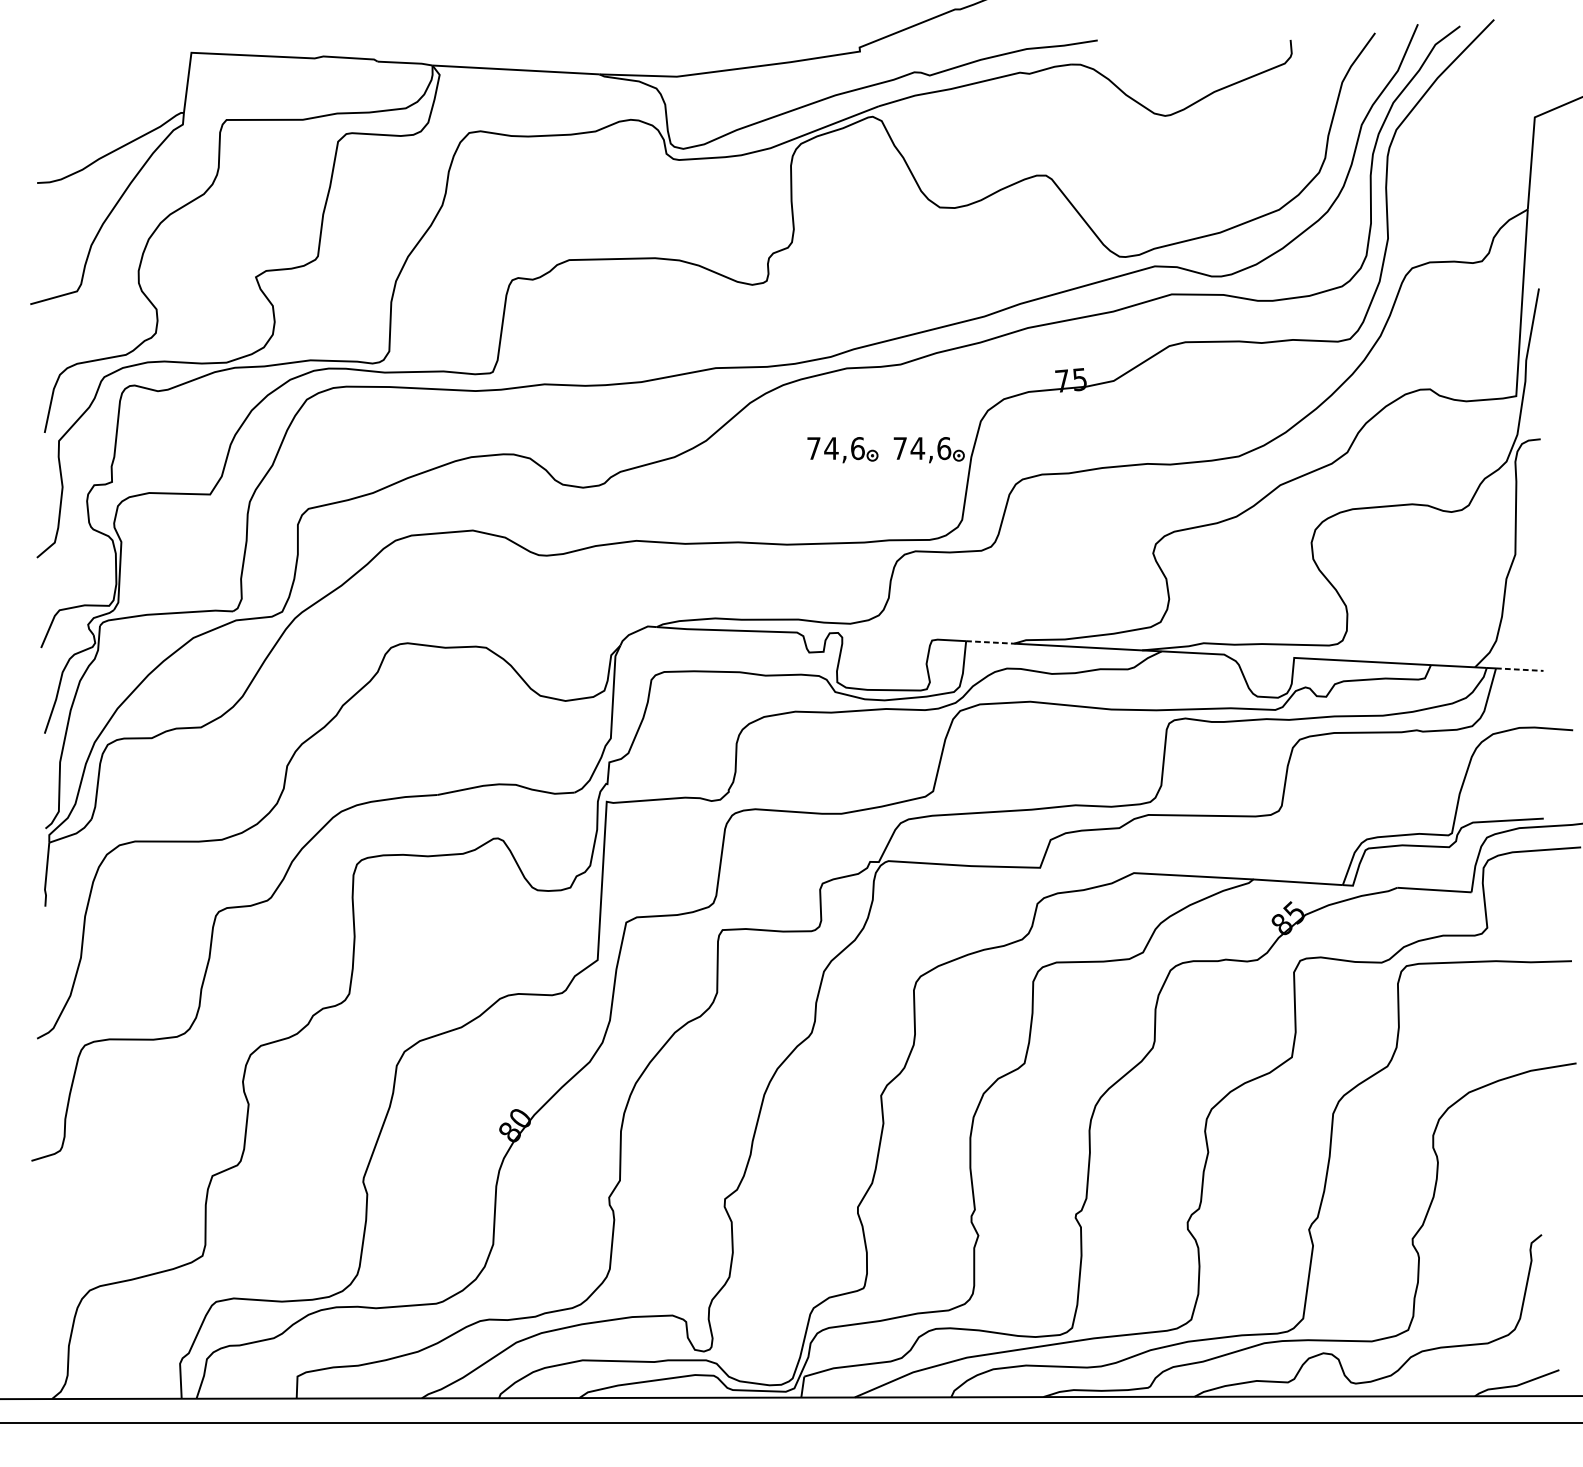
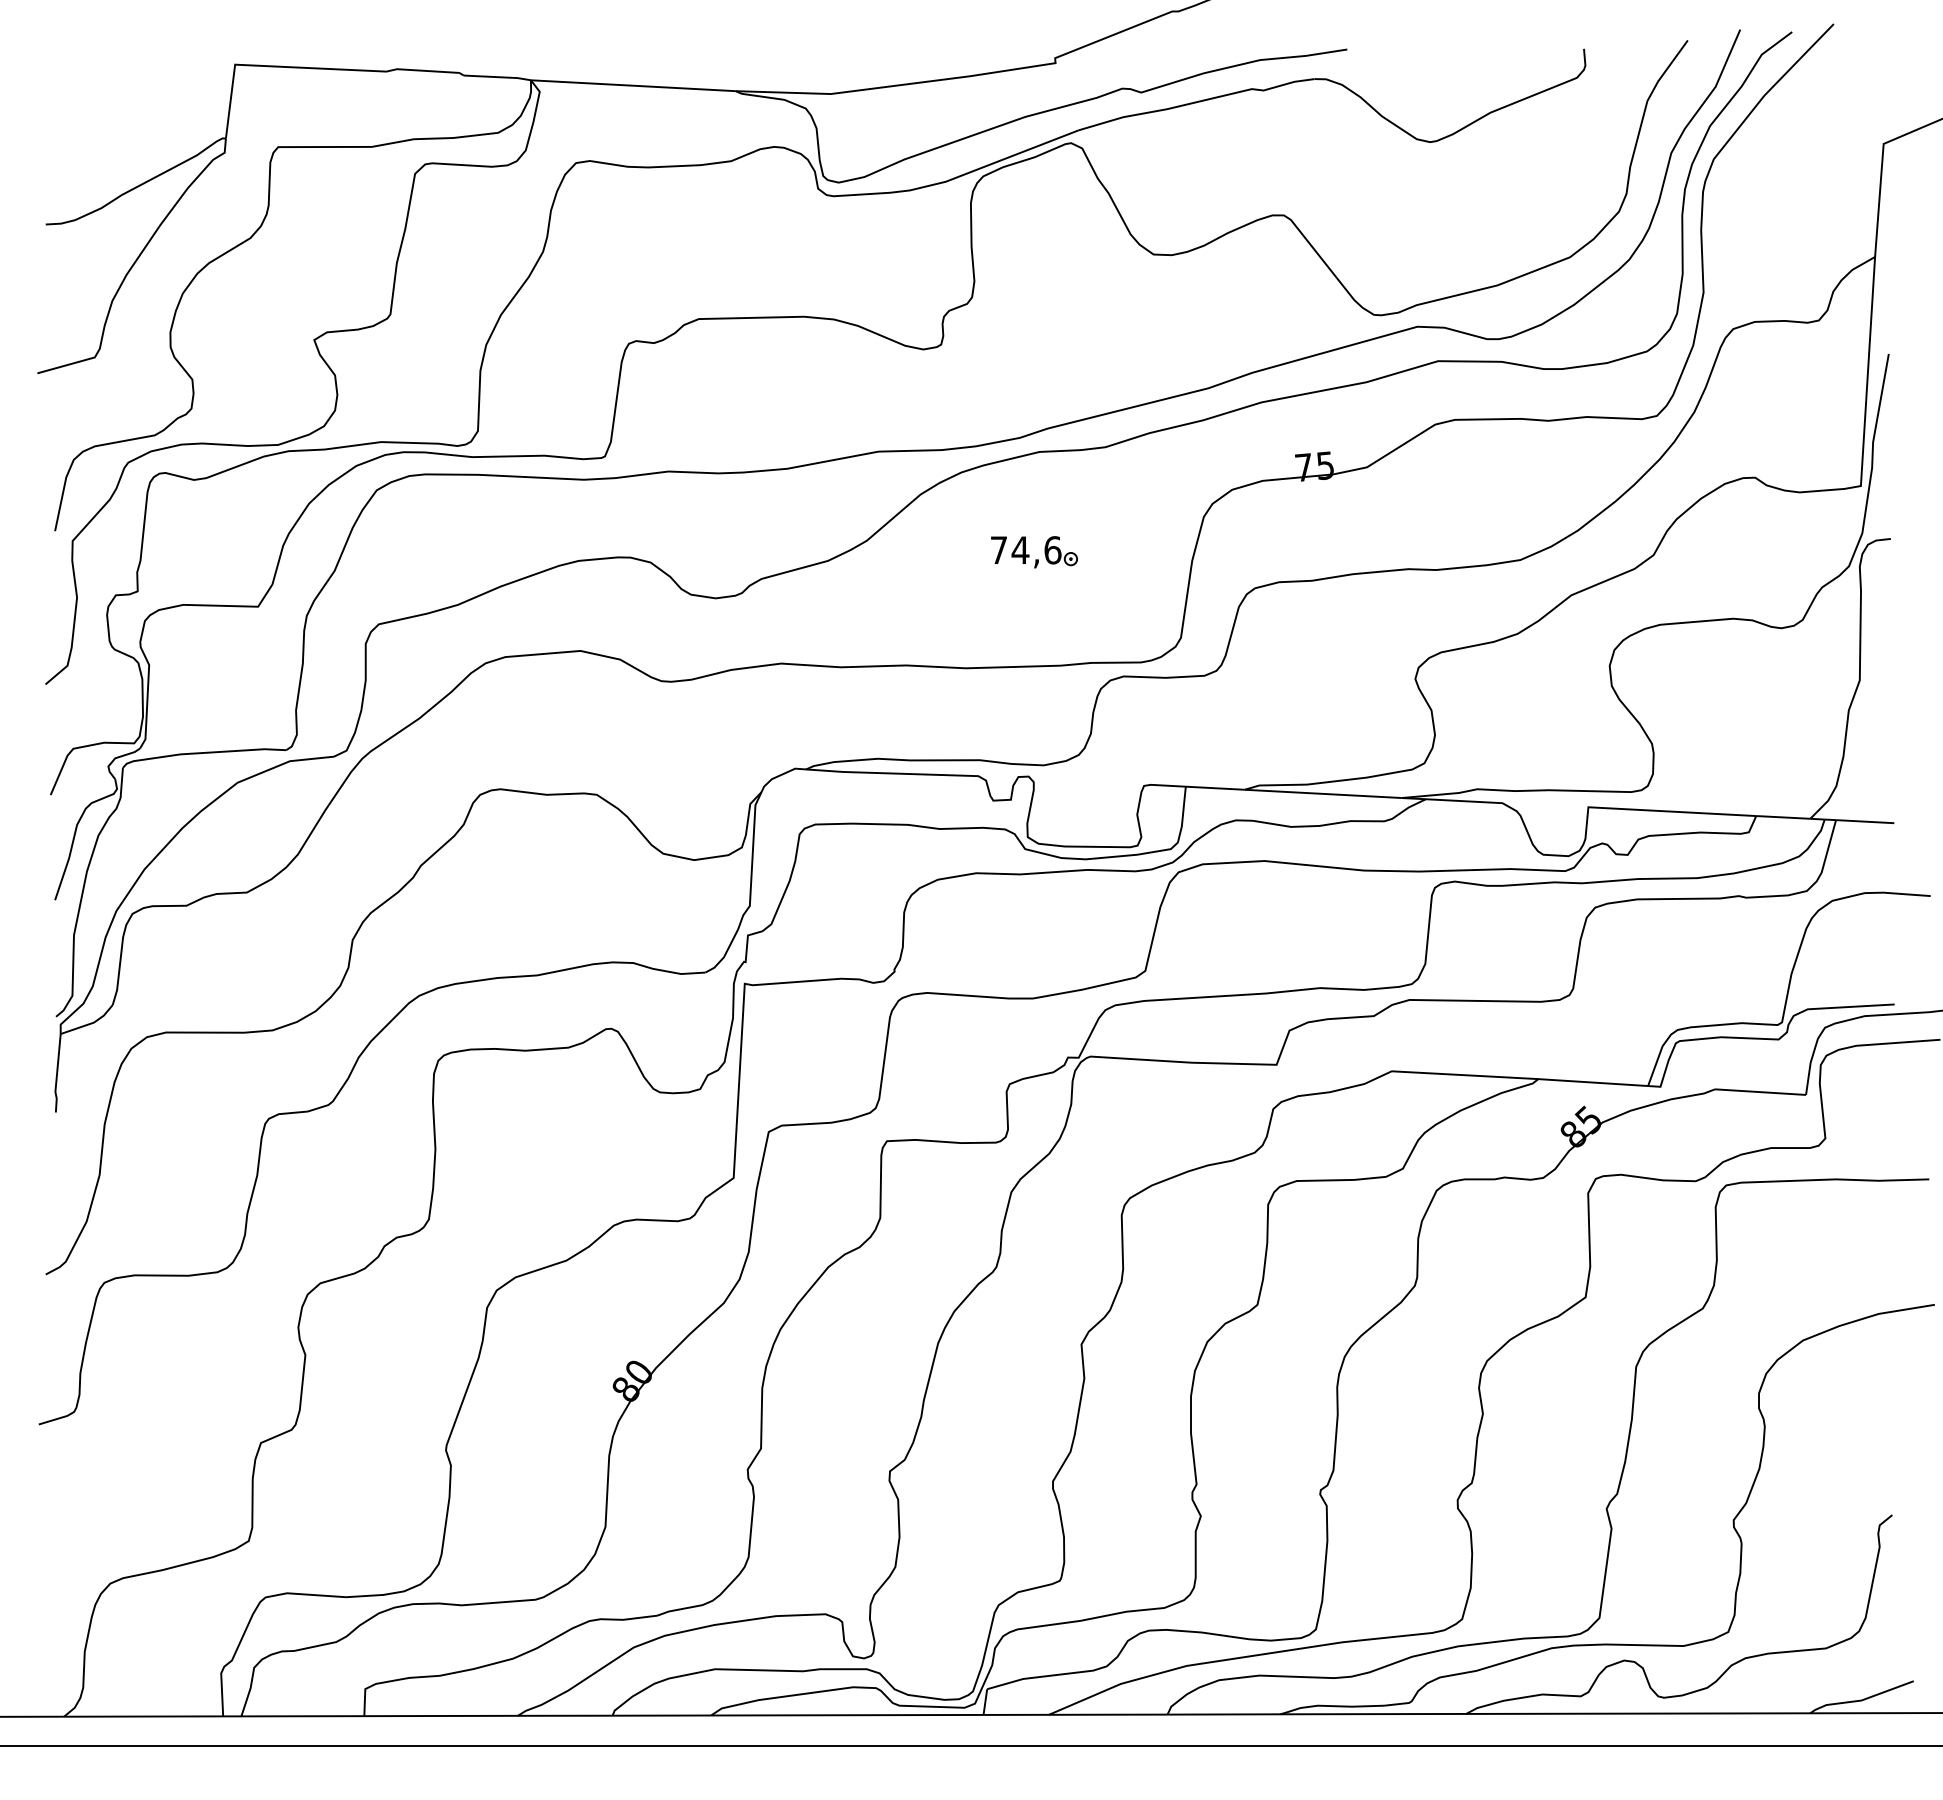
part: (929, 450) -> (1140, 552), removed
line: (990, 642) -> (1215, 788), dashed -> solid
line: (1520, 669) -> (1865, 821), dashed -> solid

